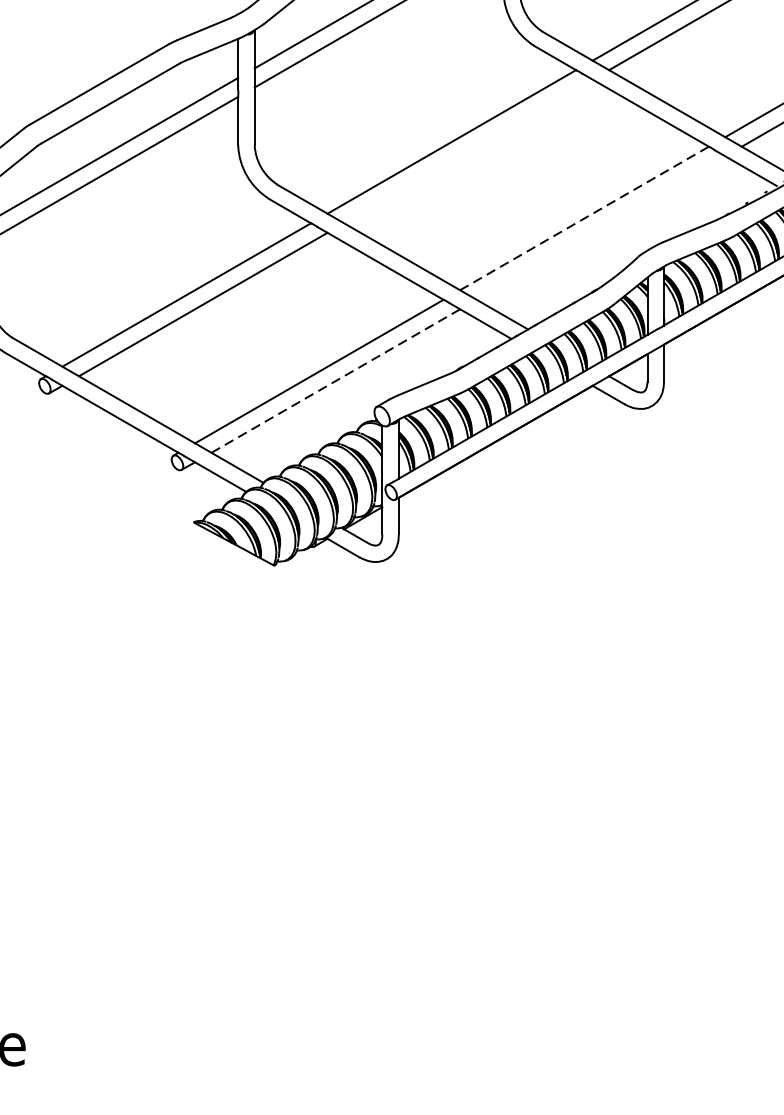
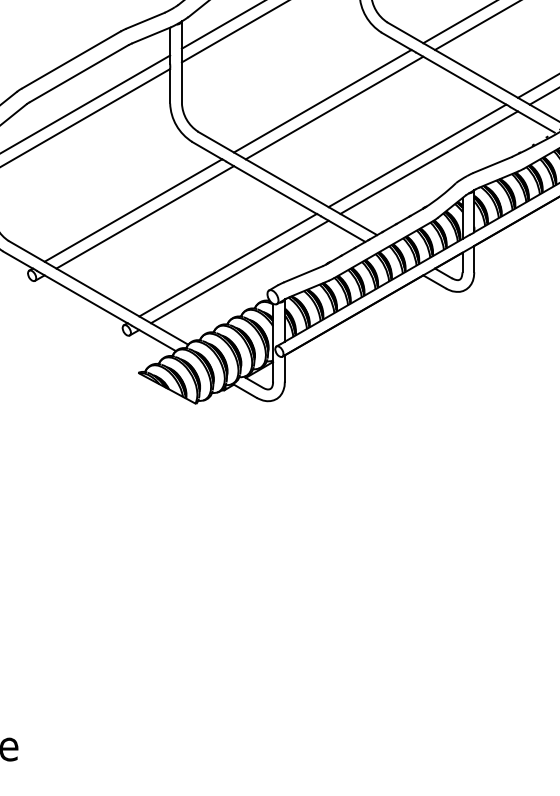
line: (468, 150) -> (334, 107), added
line: (583, 219) -> (416, 156), dashed -> solid
line: (599, 227) -> (428, 162), added
line: (336, 380) -> (240, 271), dashed -> solid

